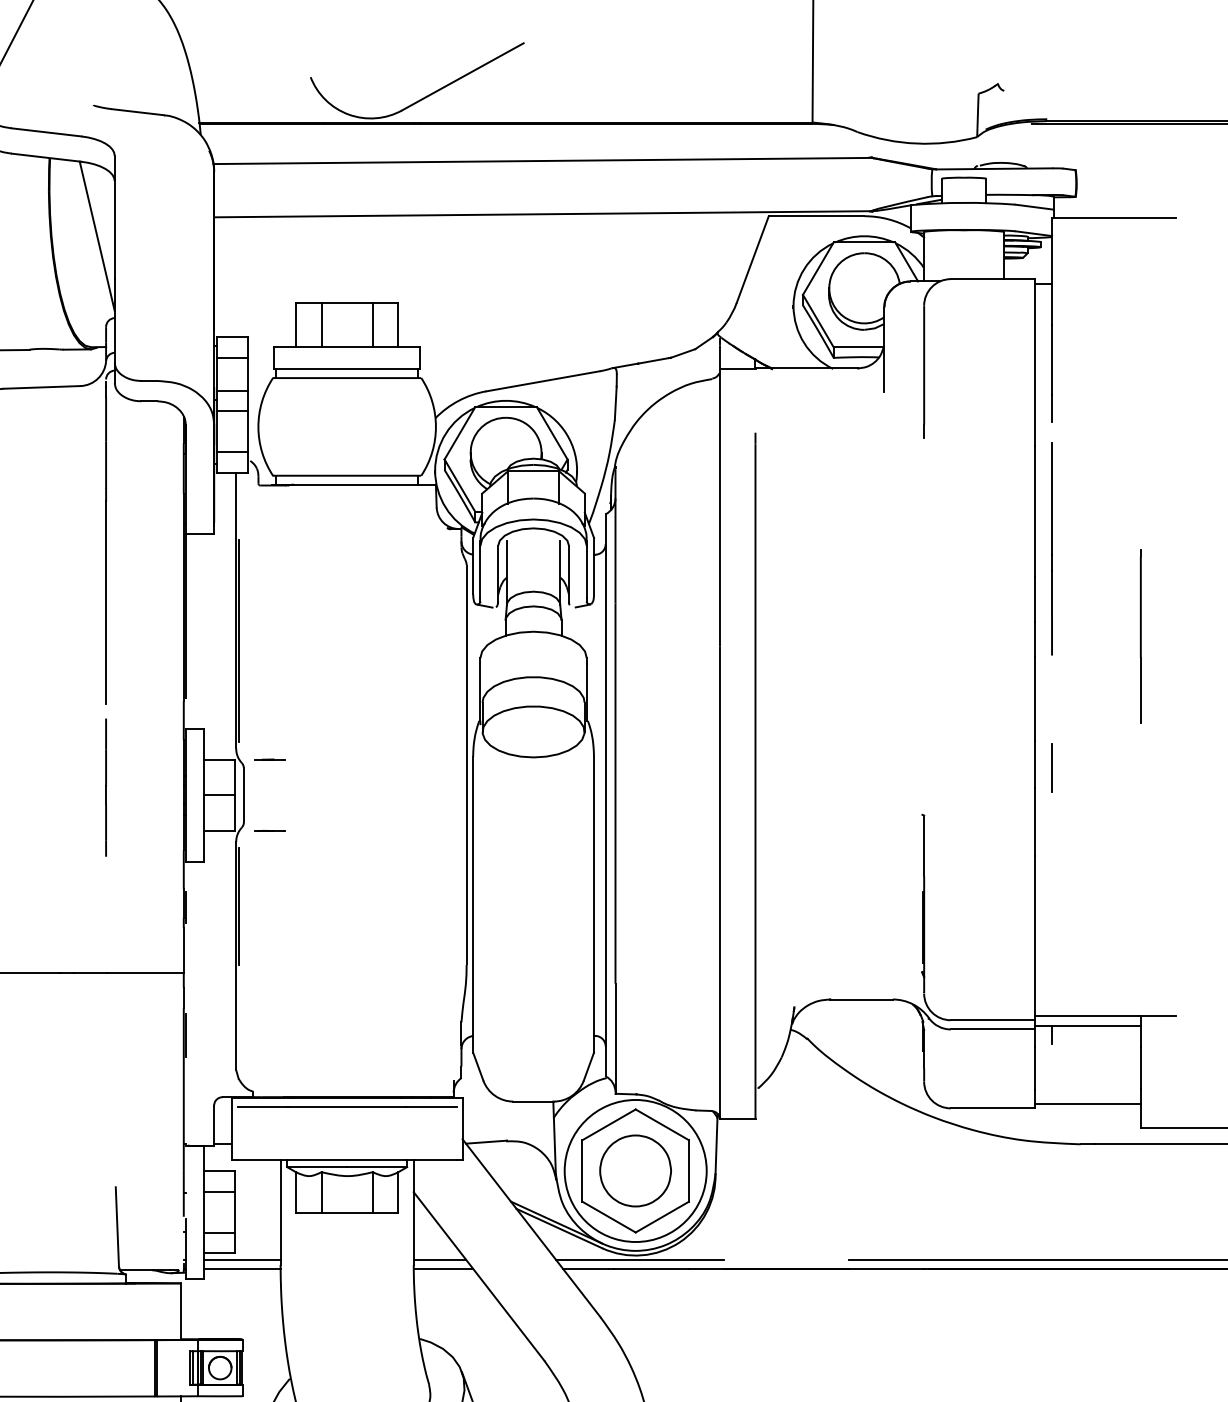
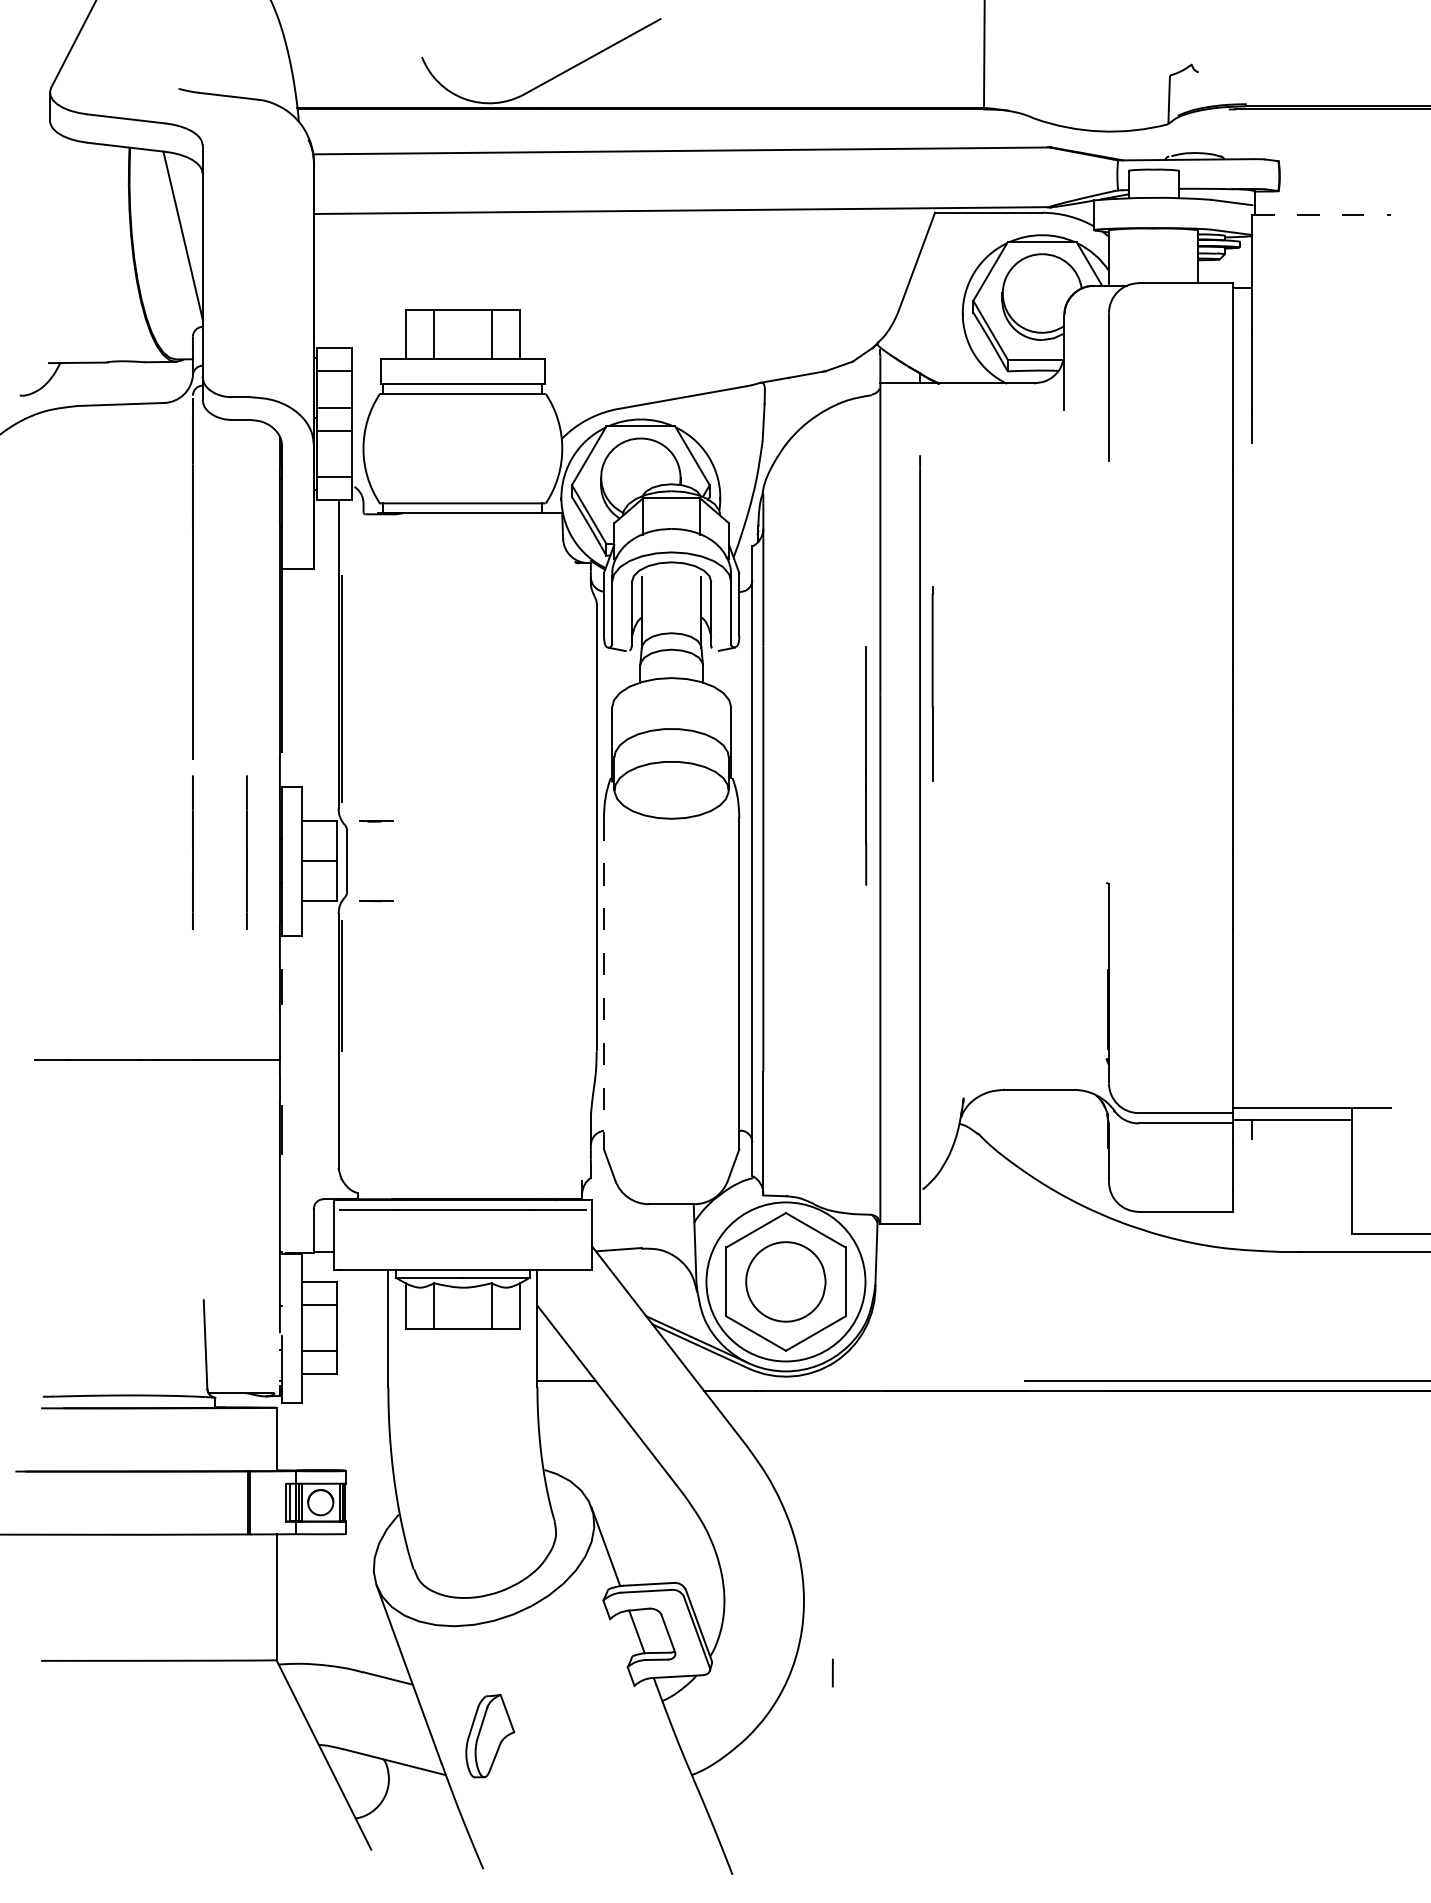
line: (1113, 218) -> (1321, 215), solid -> dashed
line: (1052, 548) -> (866, 765), moved
line: (1140, 636) -> (932, 683), moved
line: (1052, 767) -> (1252, 830), removed
line: (153, 787) -> (246, 852), added
line: (472, 904) -> (603, 983), solid -> dashed
line: (1088, 1103) -> (1292, 1206), removed
line: (242, 1259) -> (345, 1381), removed
line: (639, 1259) -> (790, 1381), removed
line: (242, 1268) -> (345, 1391), removed
line: (443, 1268) -> (570, 1391), removed

